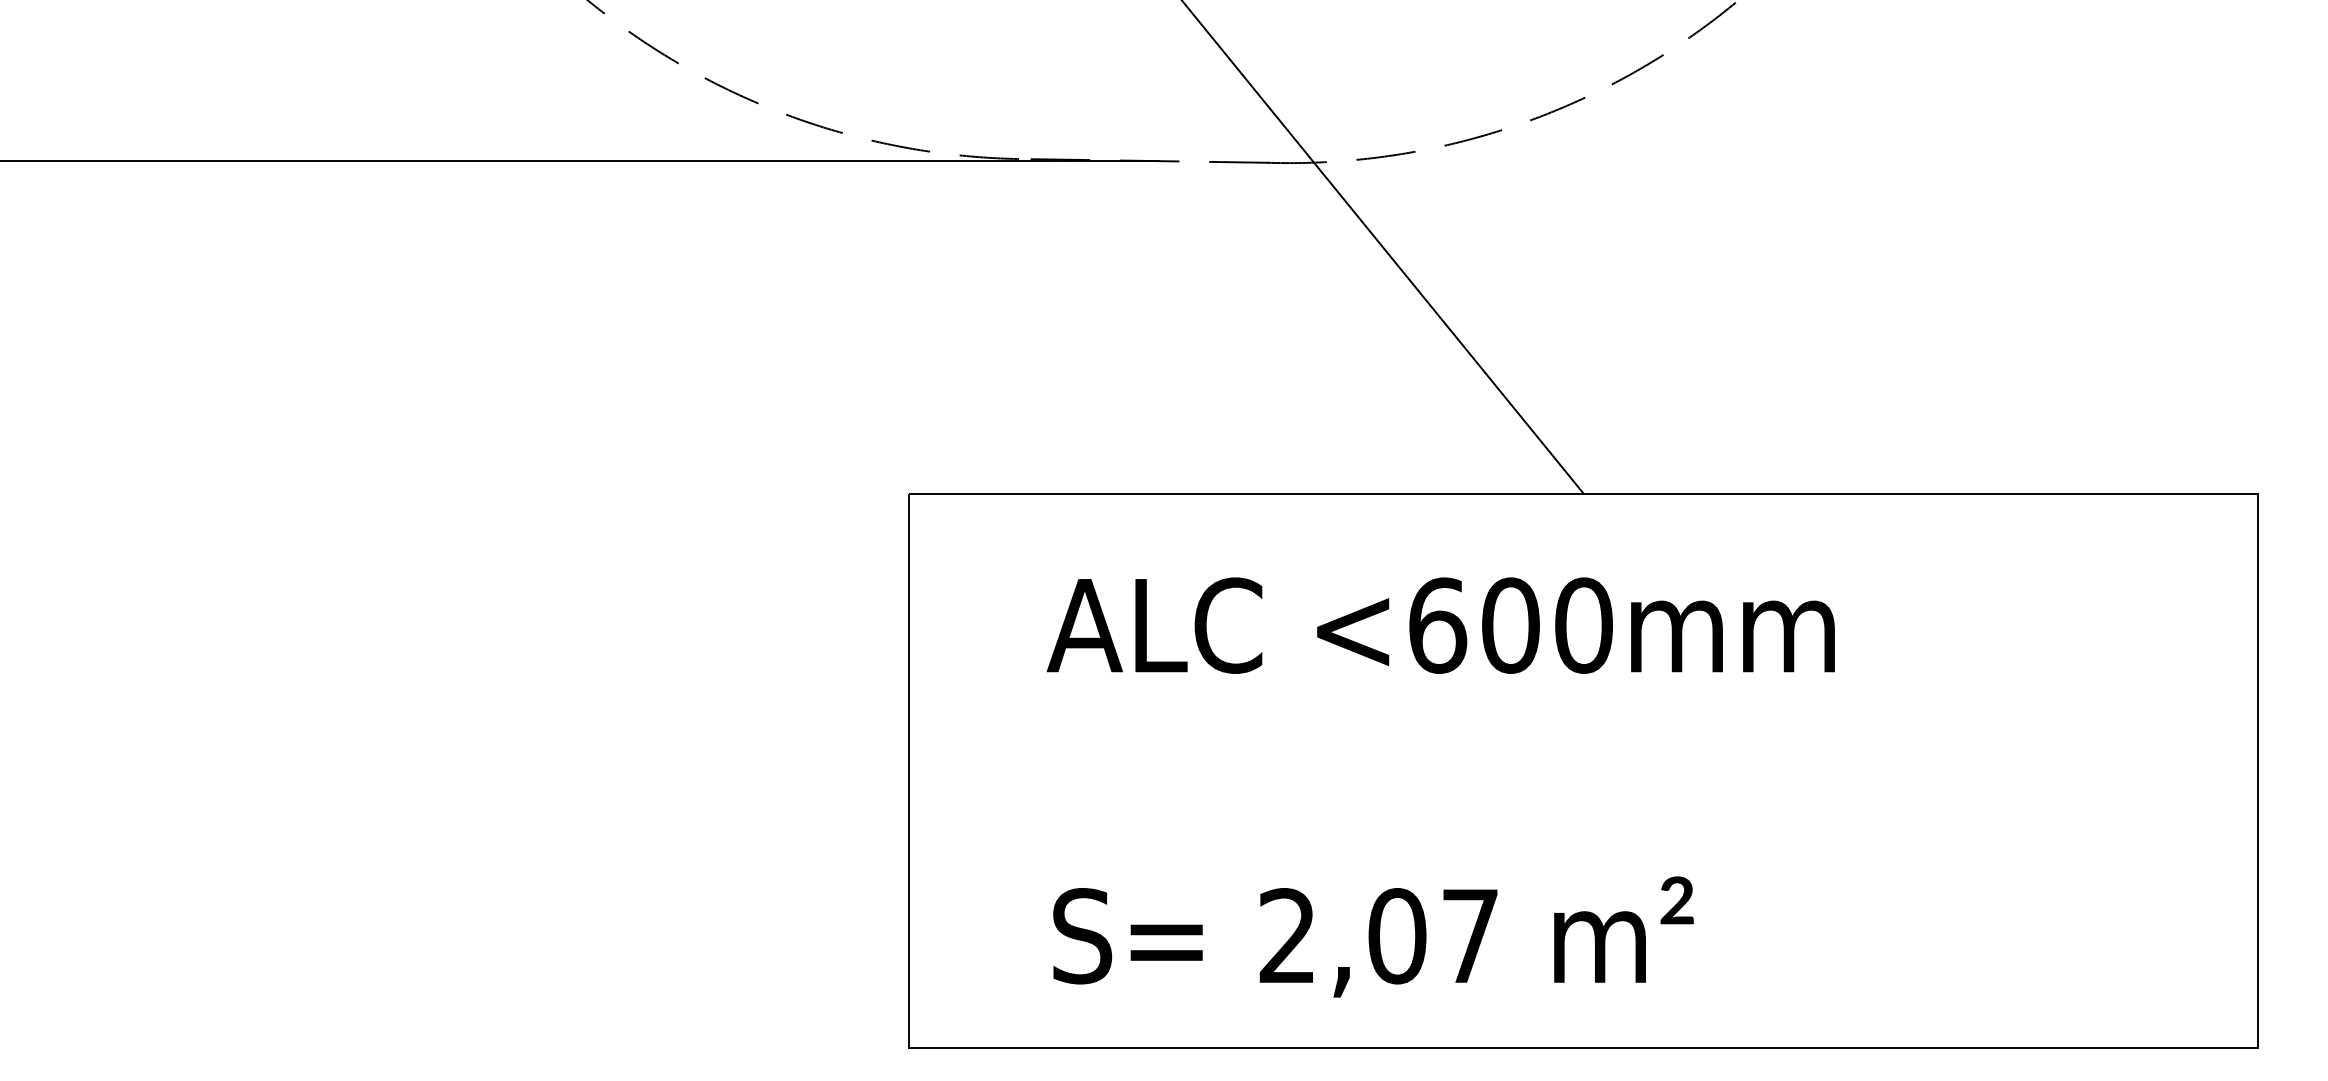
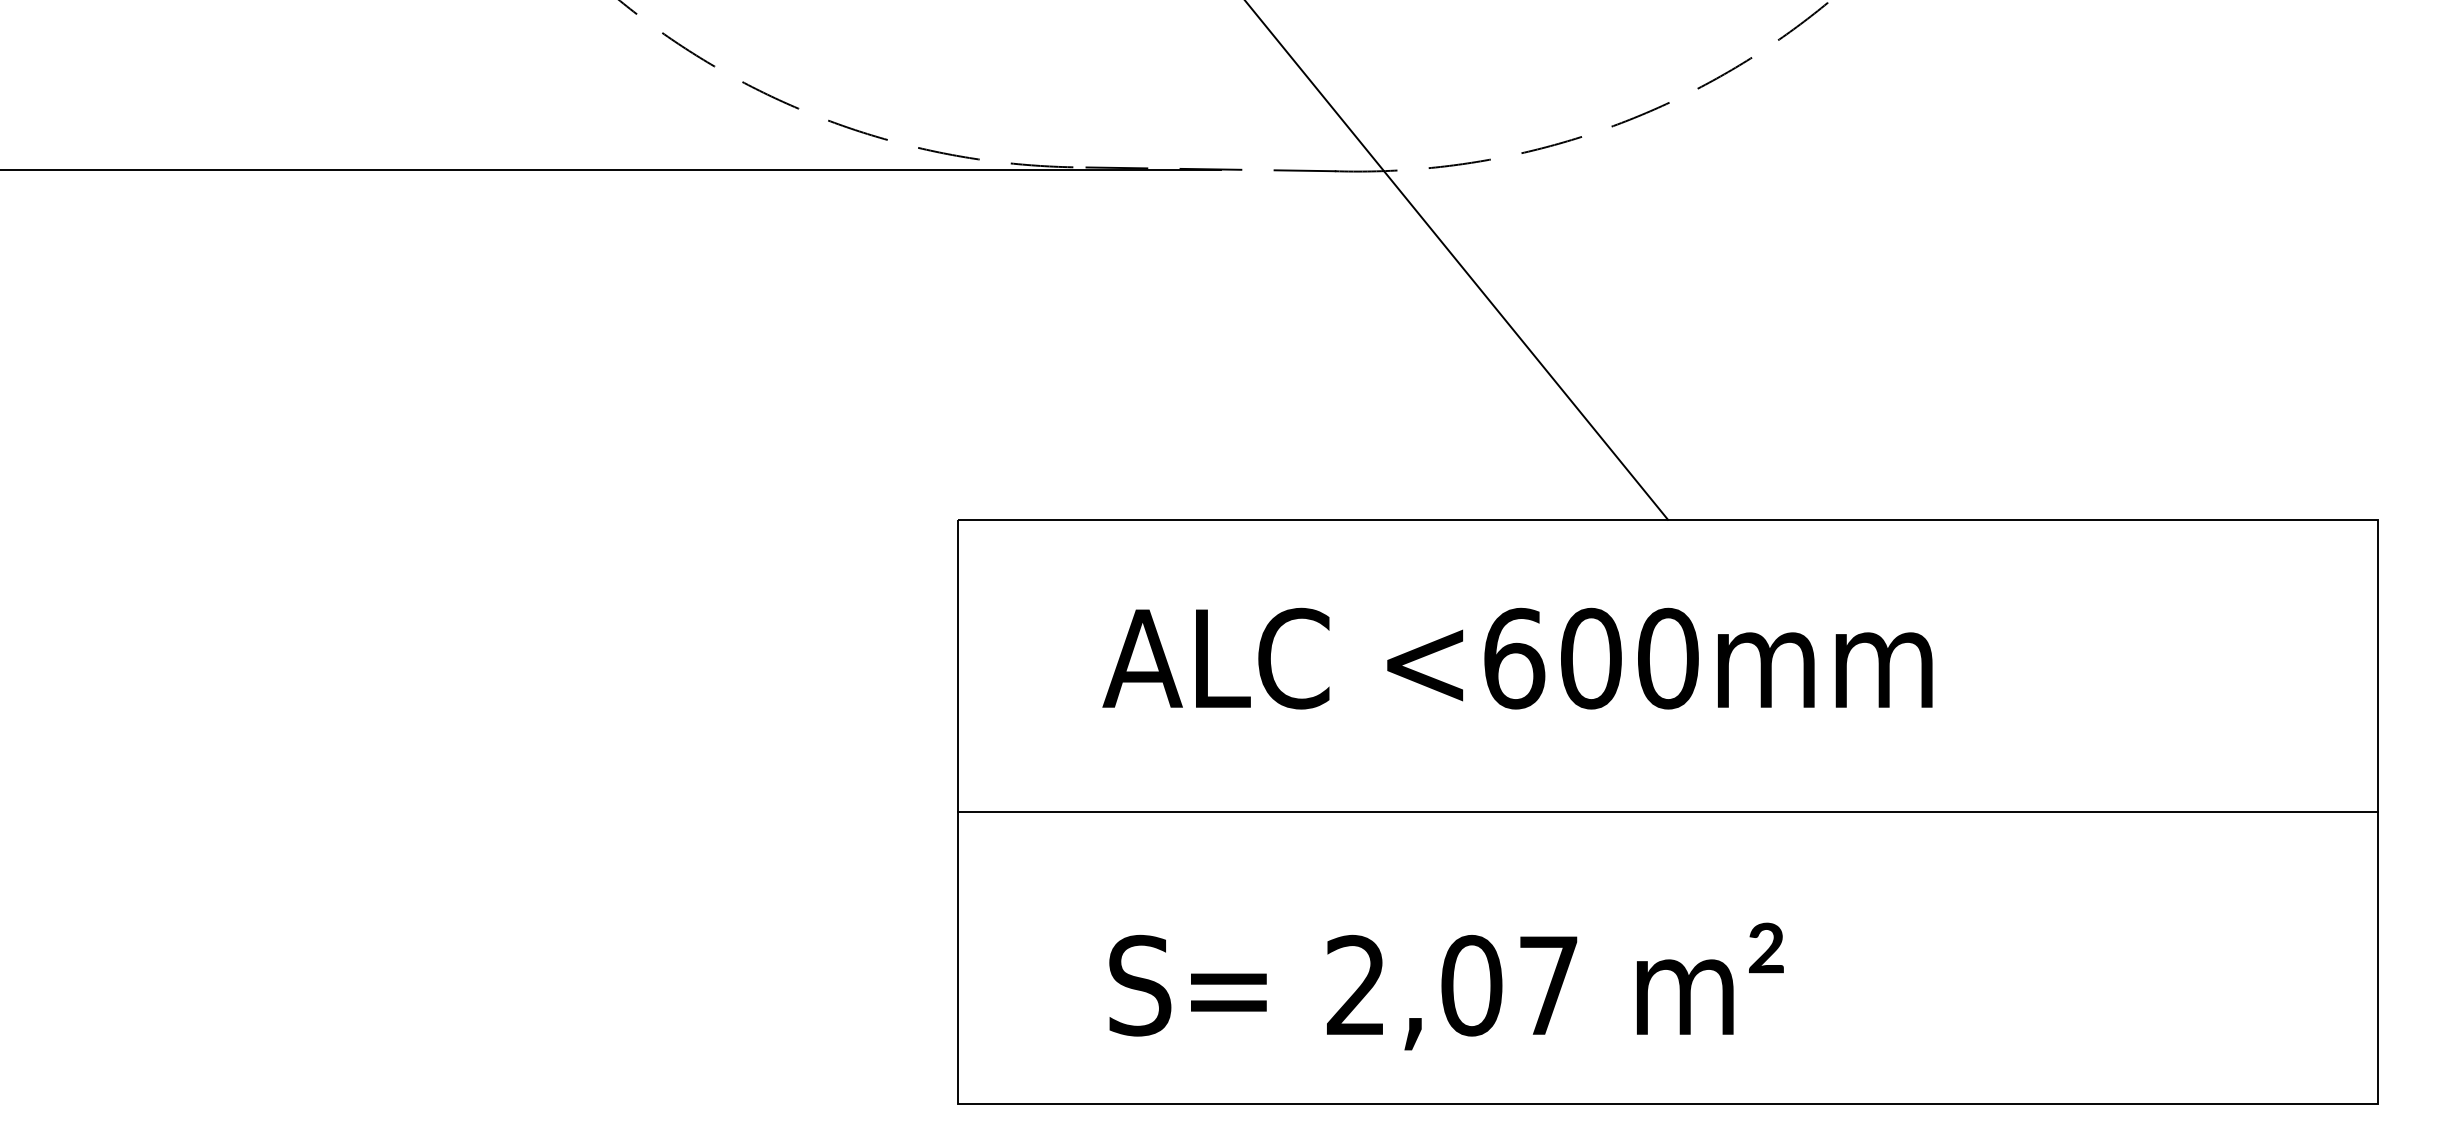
line: (1583, 770) -> (1667, 811), added

